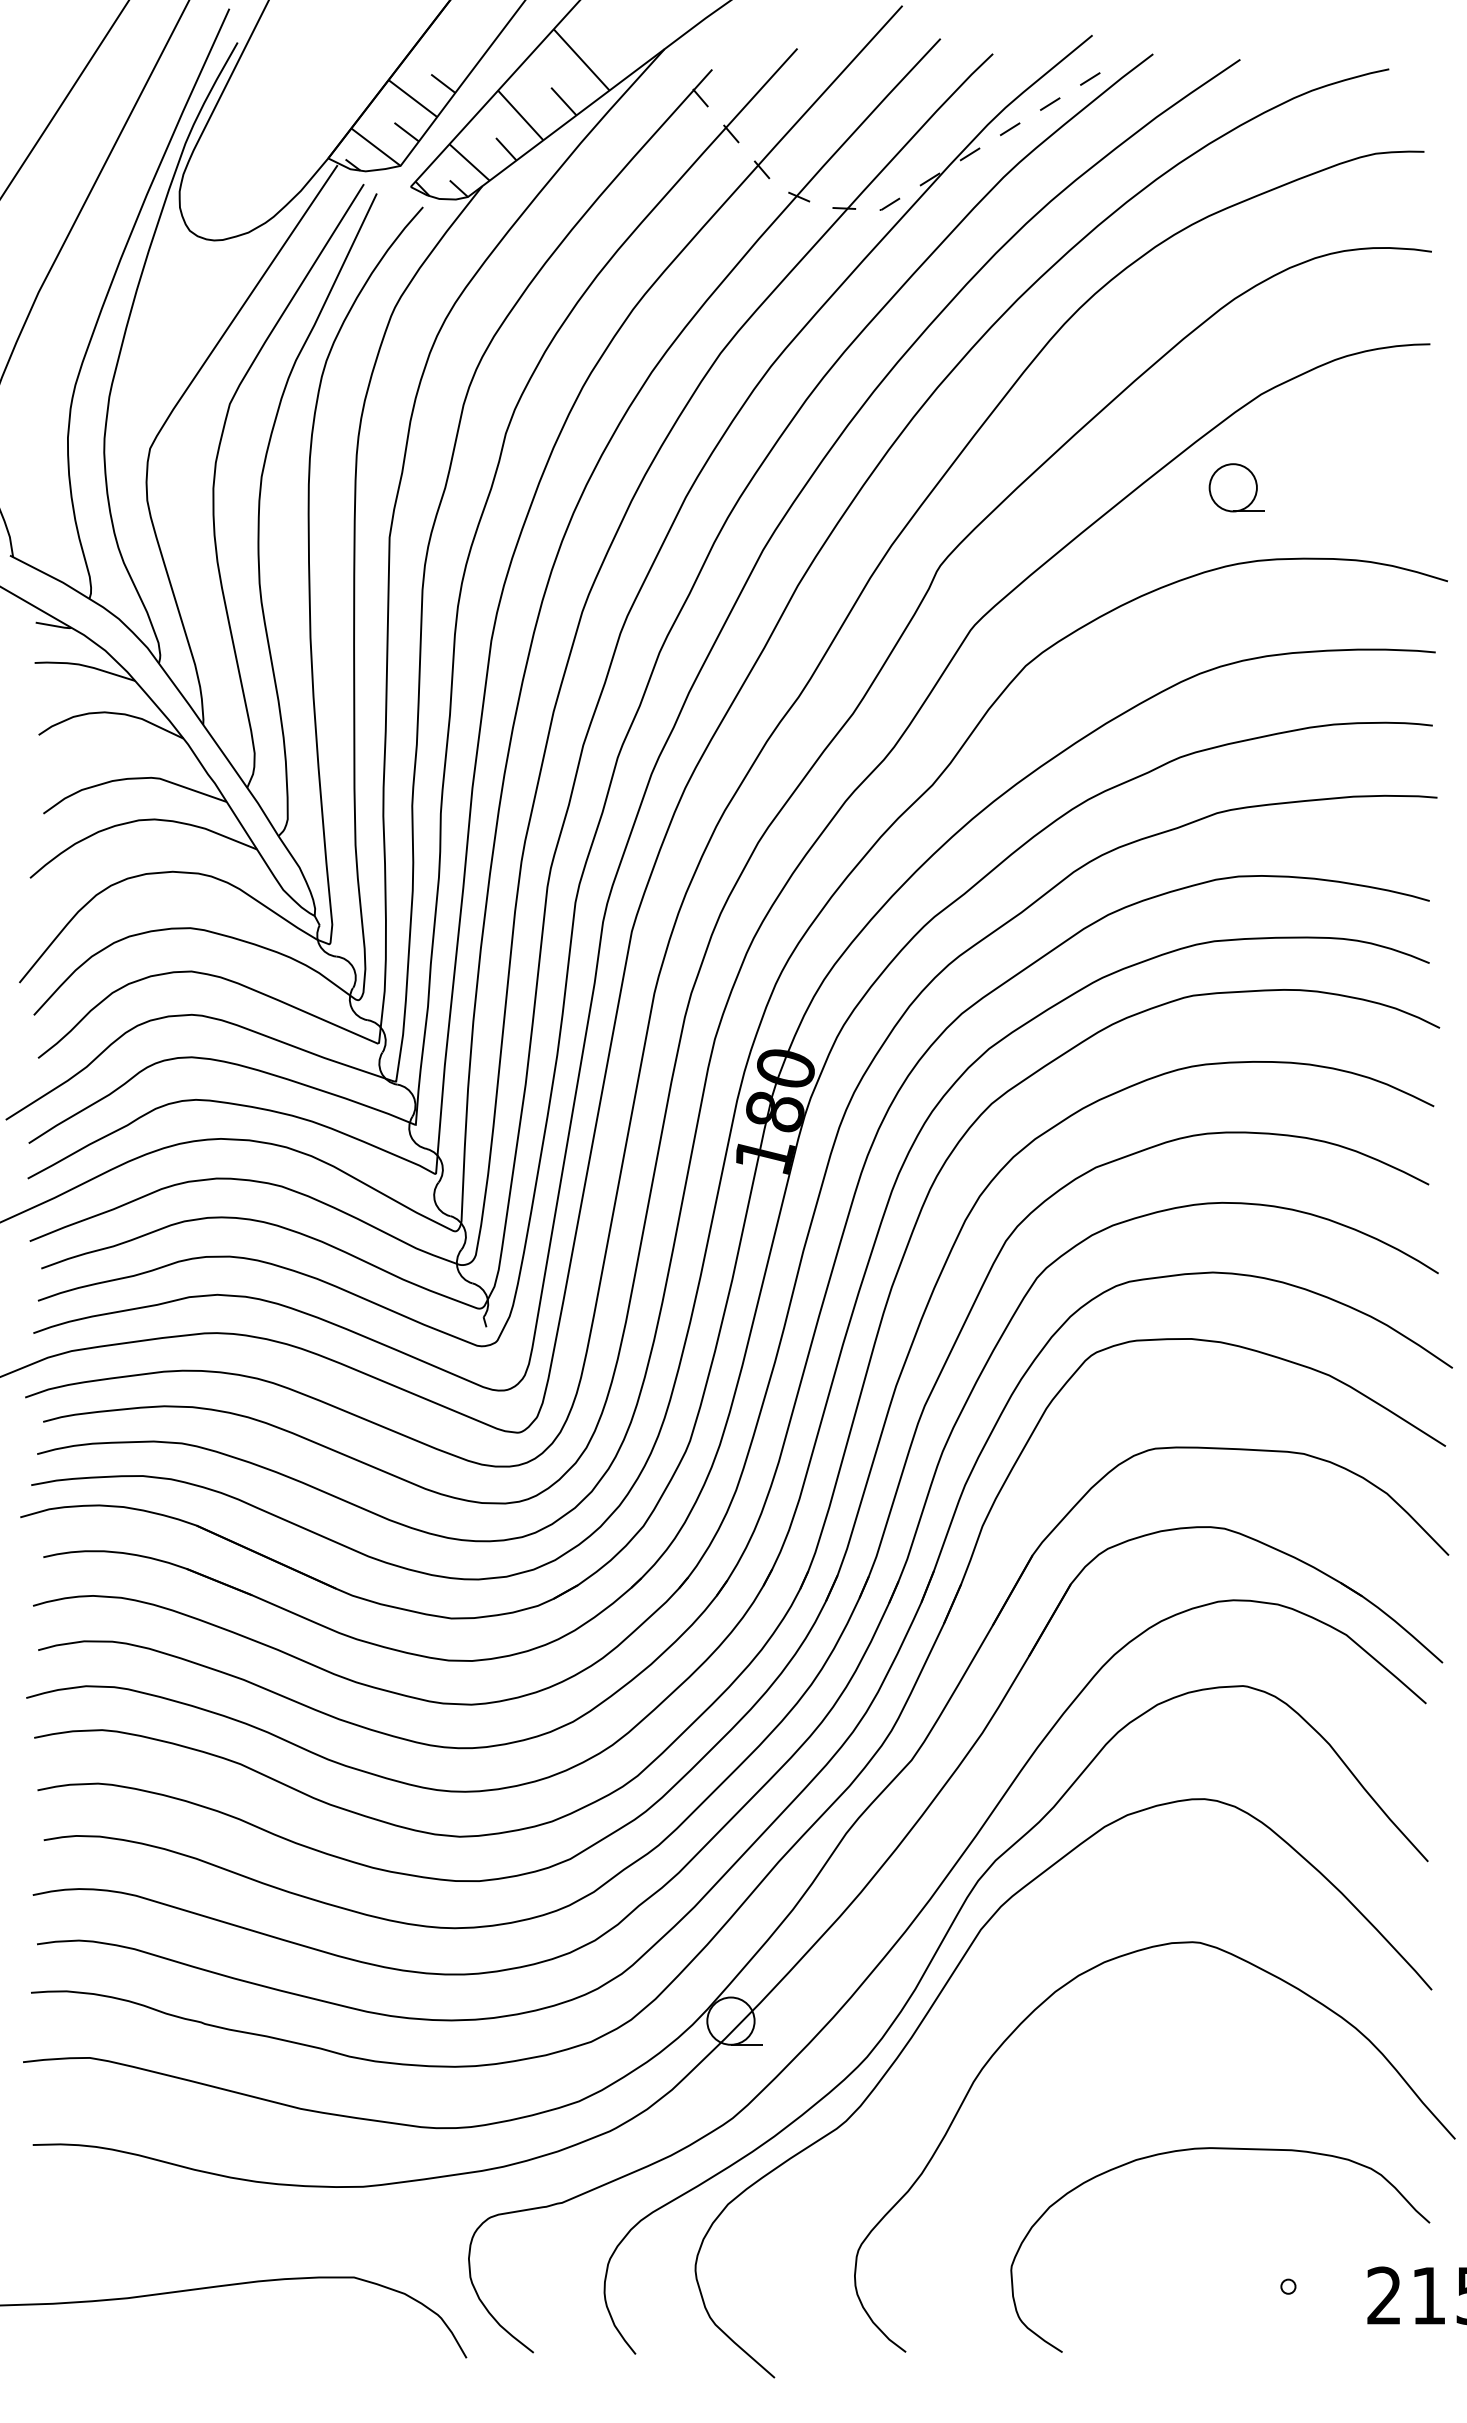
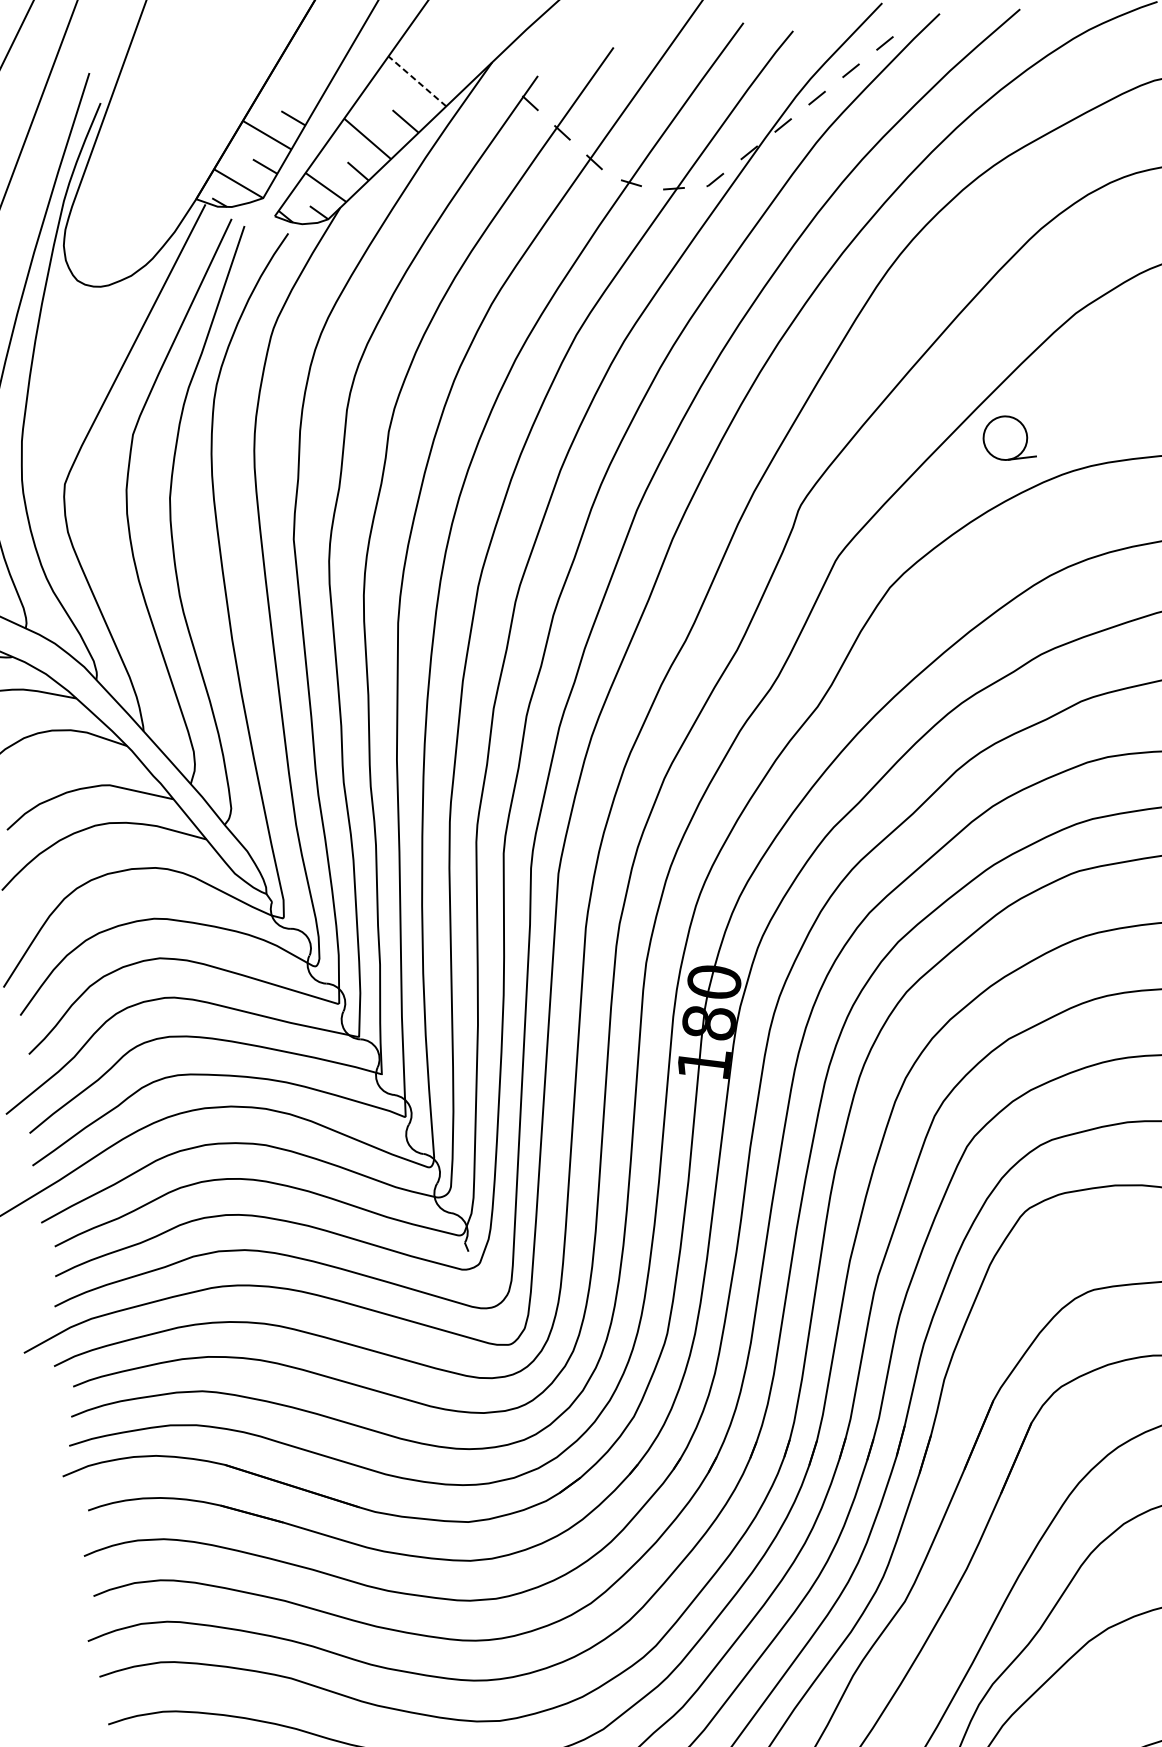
line: (581, 59) -> (417, 81), solid -> dashed
part: (1236, 487) -> (1008, 437), moved

